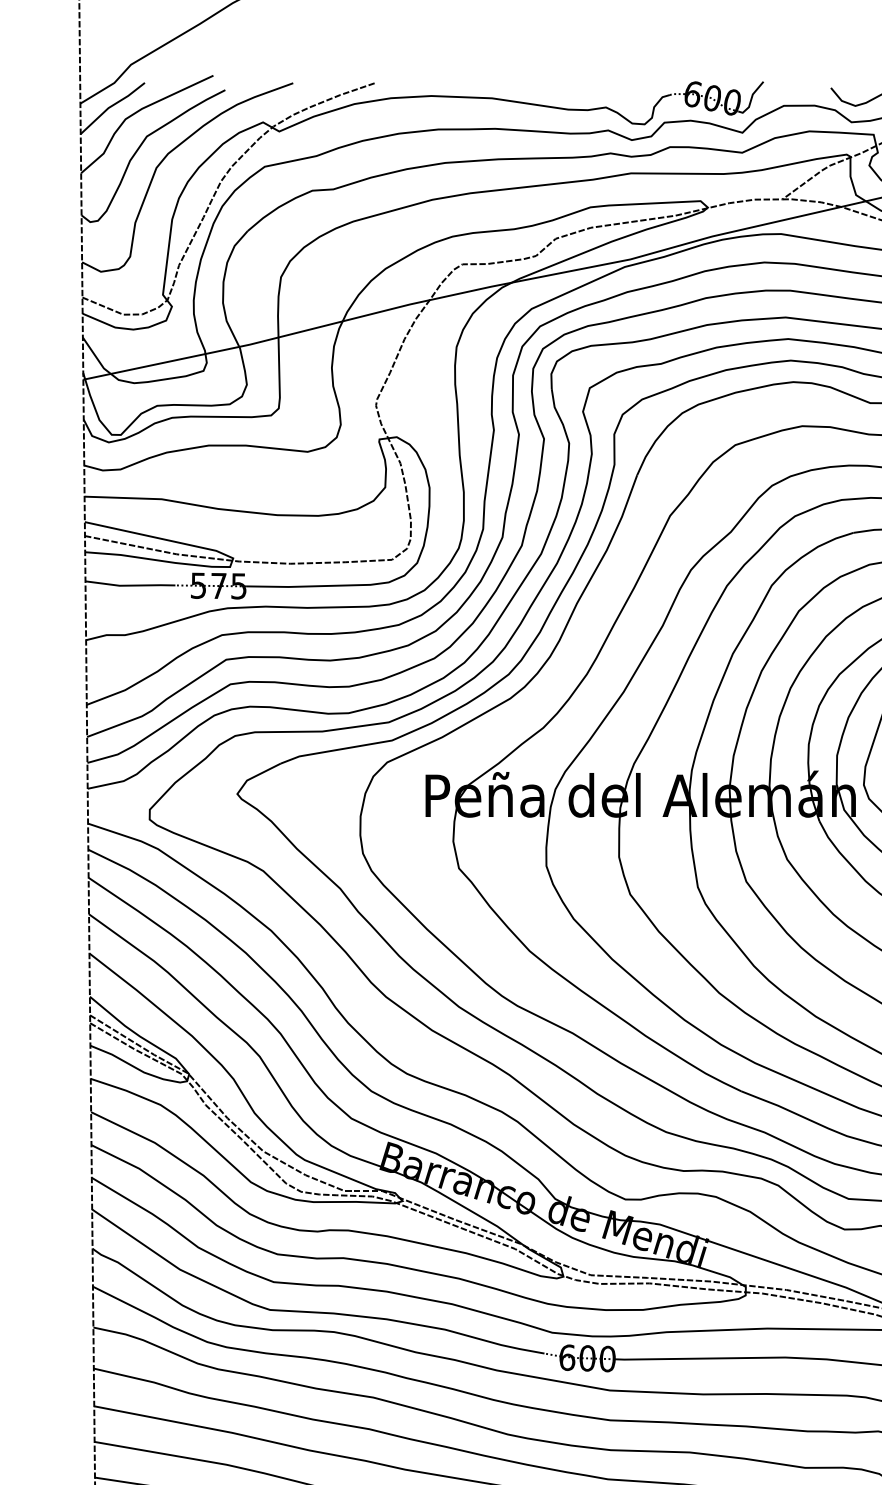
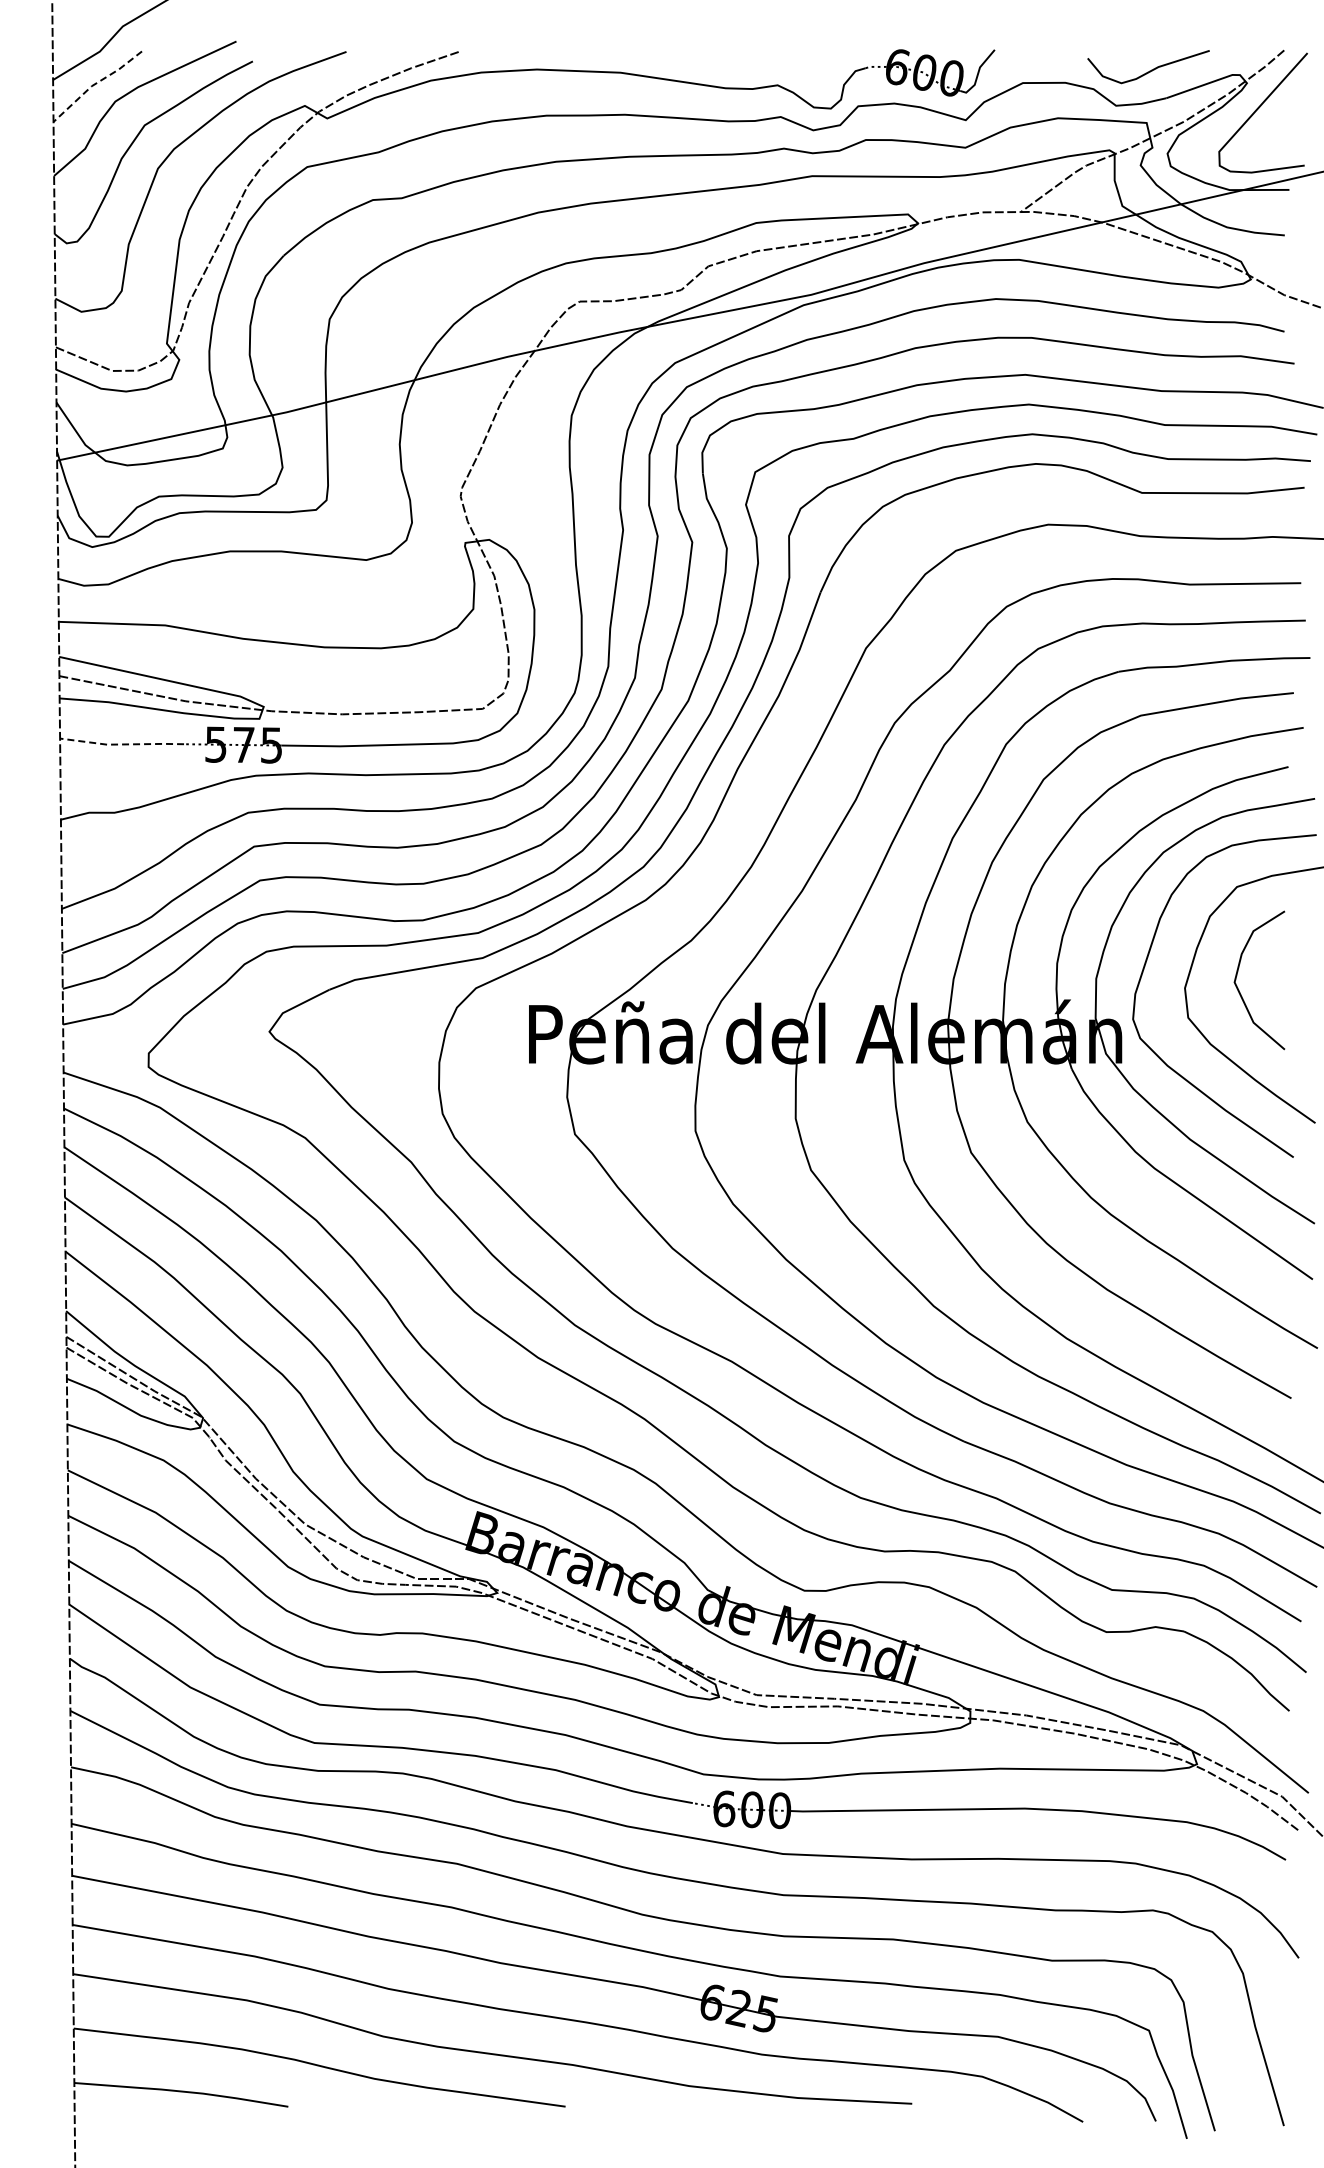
line: (111, 106) -> (95, 83), solid -> dashed
line: (130, 585) -> (122, 744), solid -> dashed

